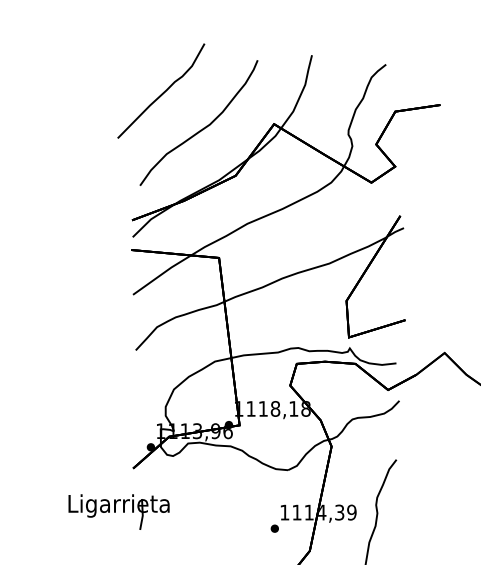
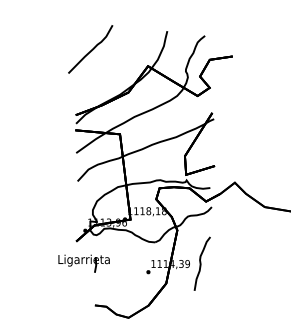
curve: (202, 126) -> (111, 67), removed
part: (117, 511) -> (83, 263), moved

